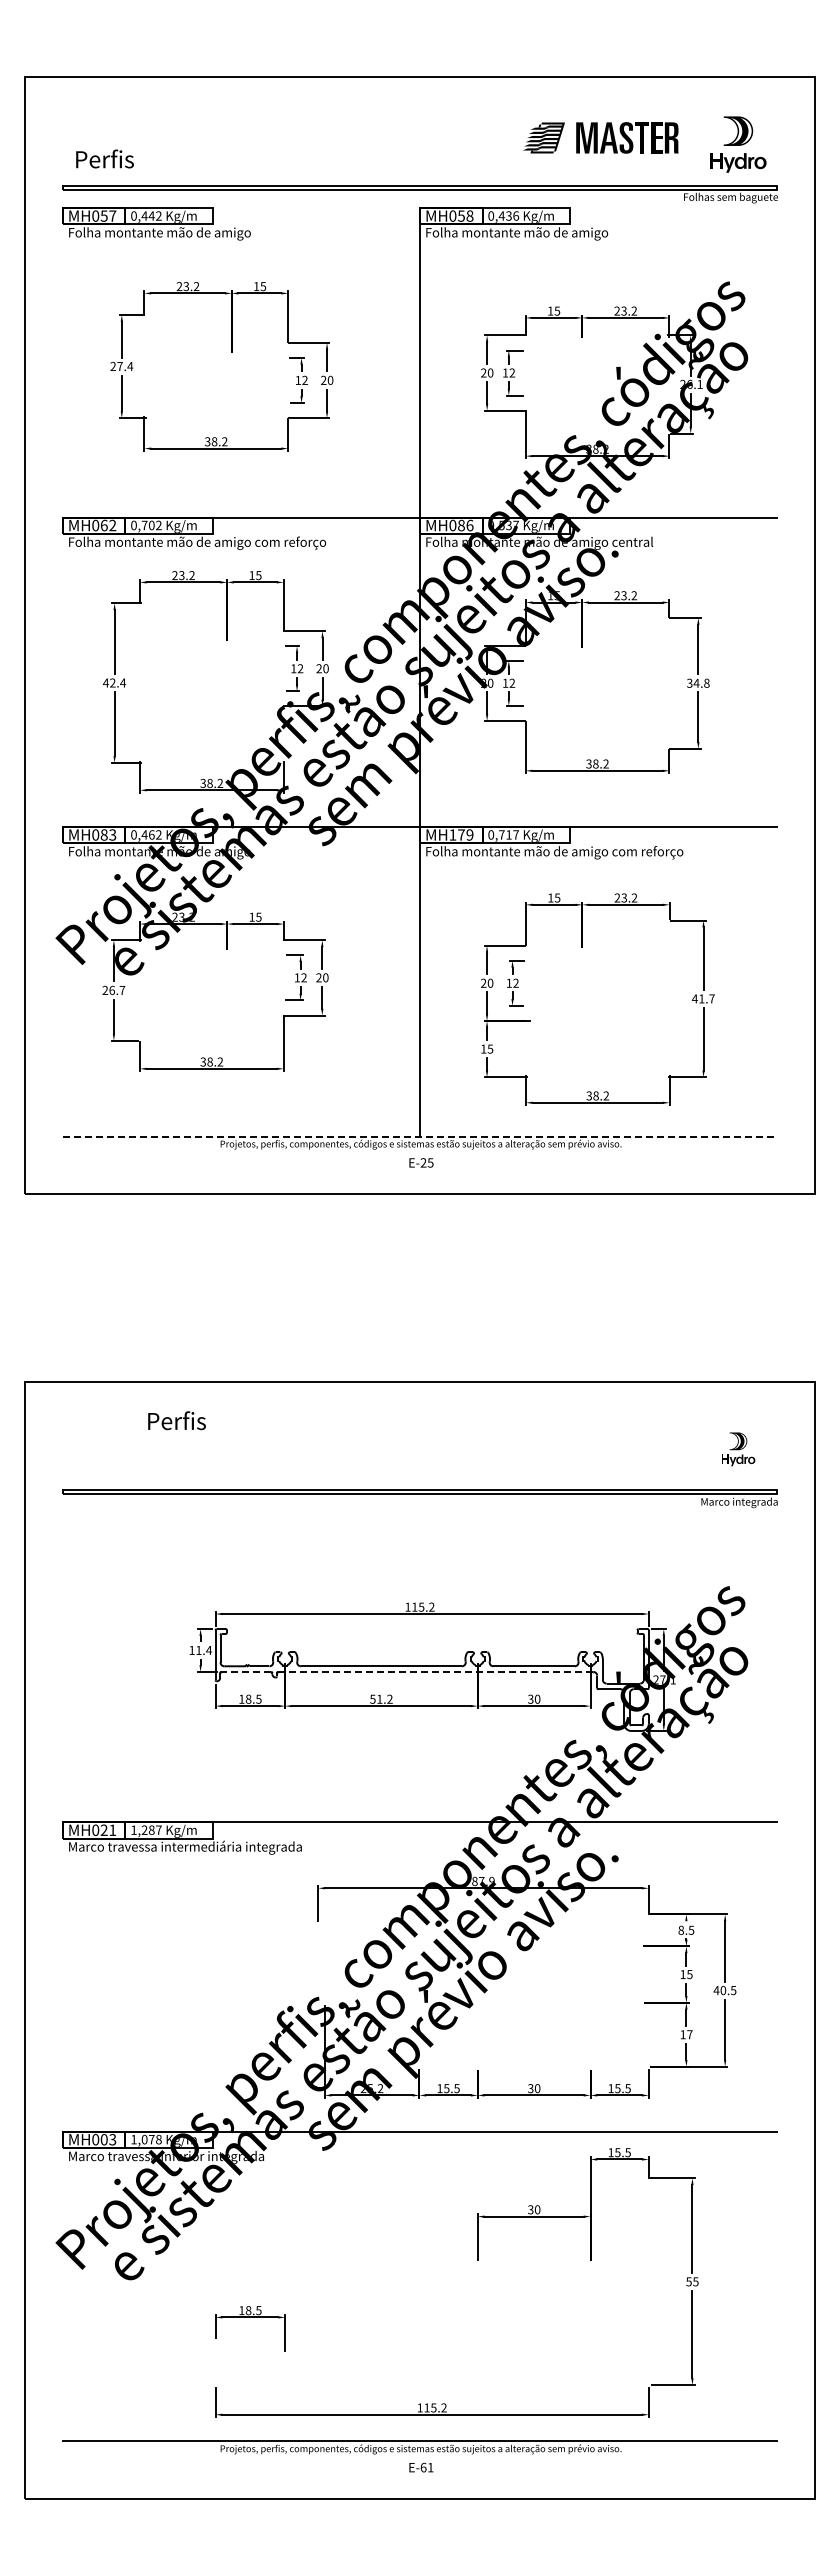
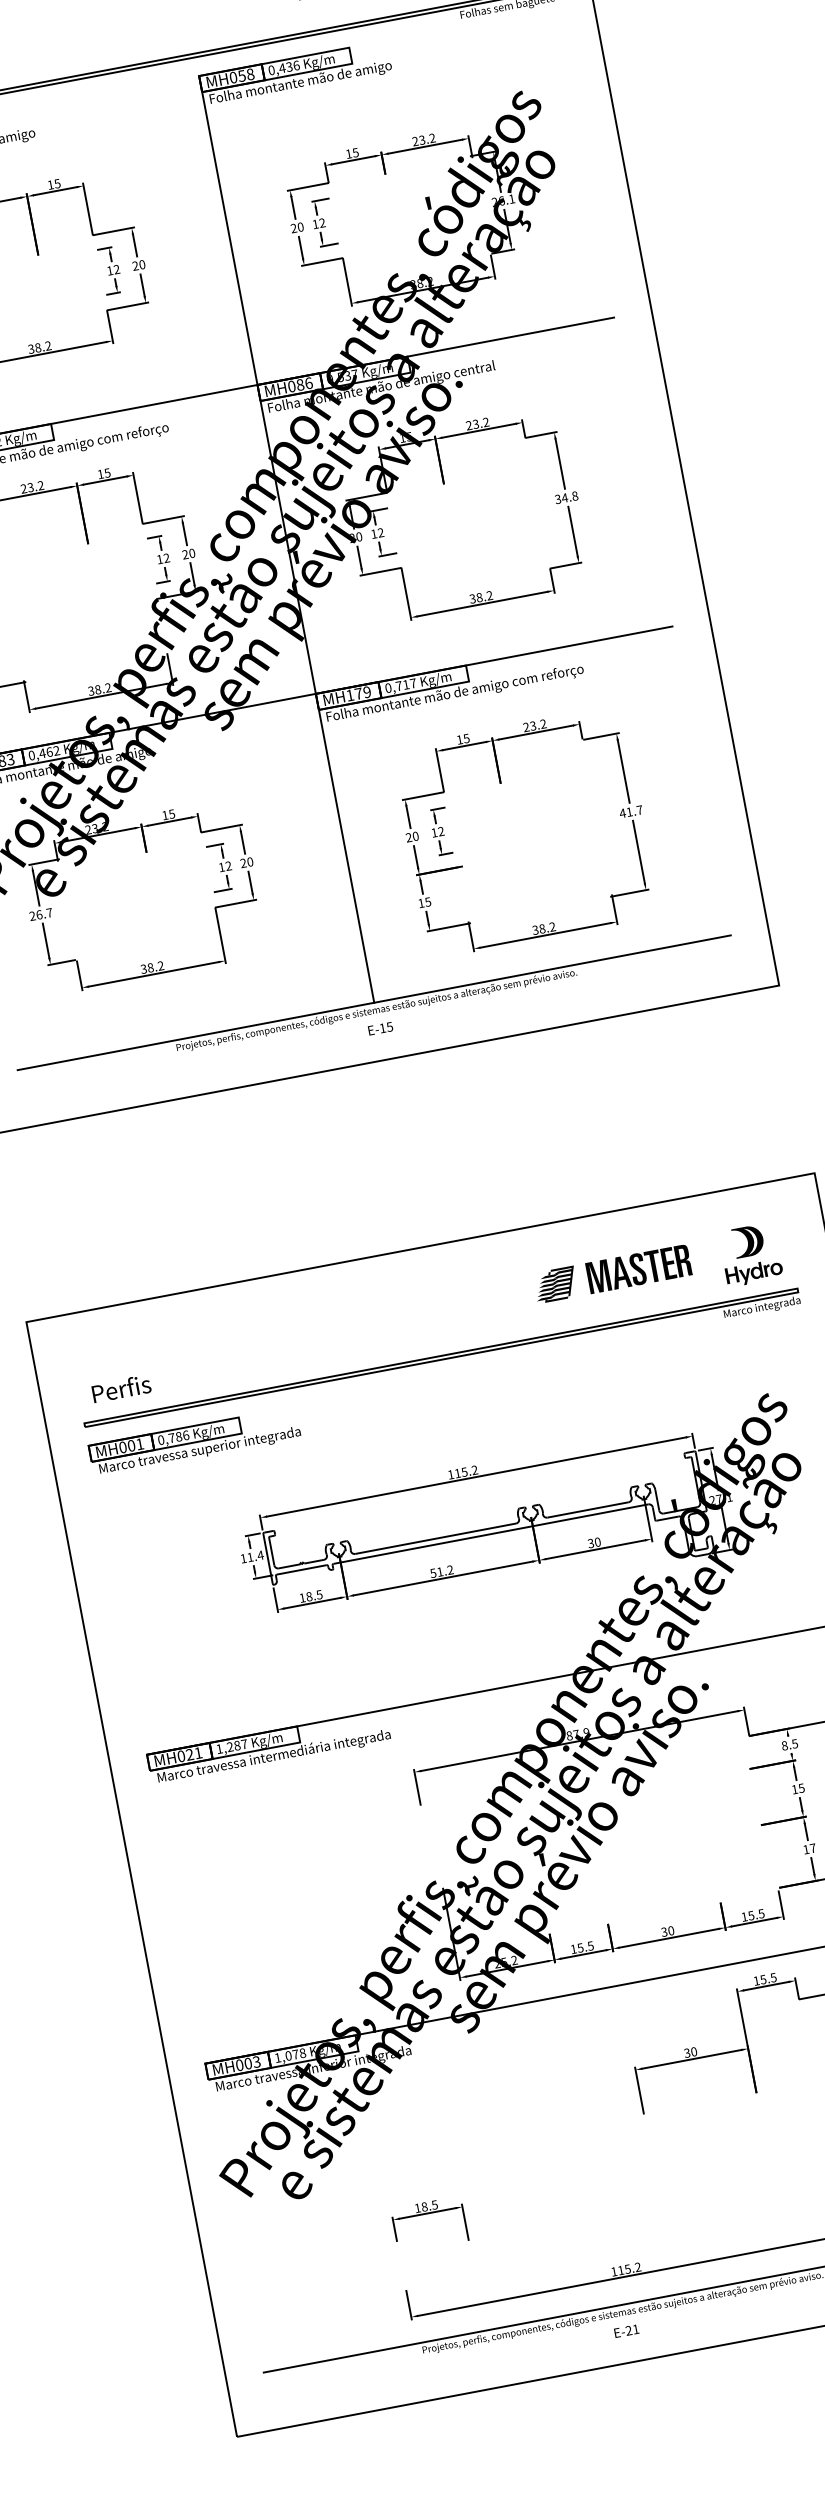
line: (420, 1136) -> (374, 1002), dashed -> solid
text: (423, 1162) -> (382, 1027), E-25 -> E-15
text: (176, 1420) -> (120, 1388), moved
part: (600, 1442) -> (612, 1274), added
part: (738, 1449) -> (751, 1254), size x1.67
part: (166, 1528) -> (195, 1441), added
line: (245, 1671) -> (300, 1569), dashed -> solid
line: (435, 1671) -> (490, 1533), dashed -> solid
text: (423, 2467) -> (628, 2330), E-61 -> E-21

